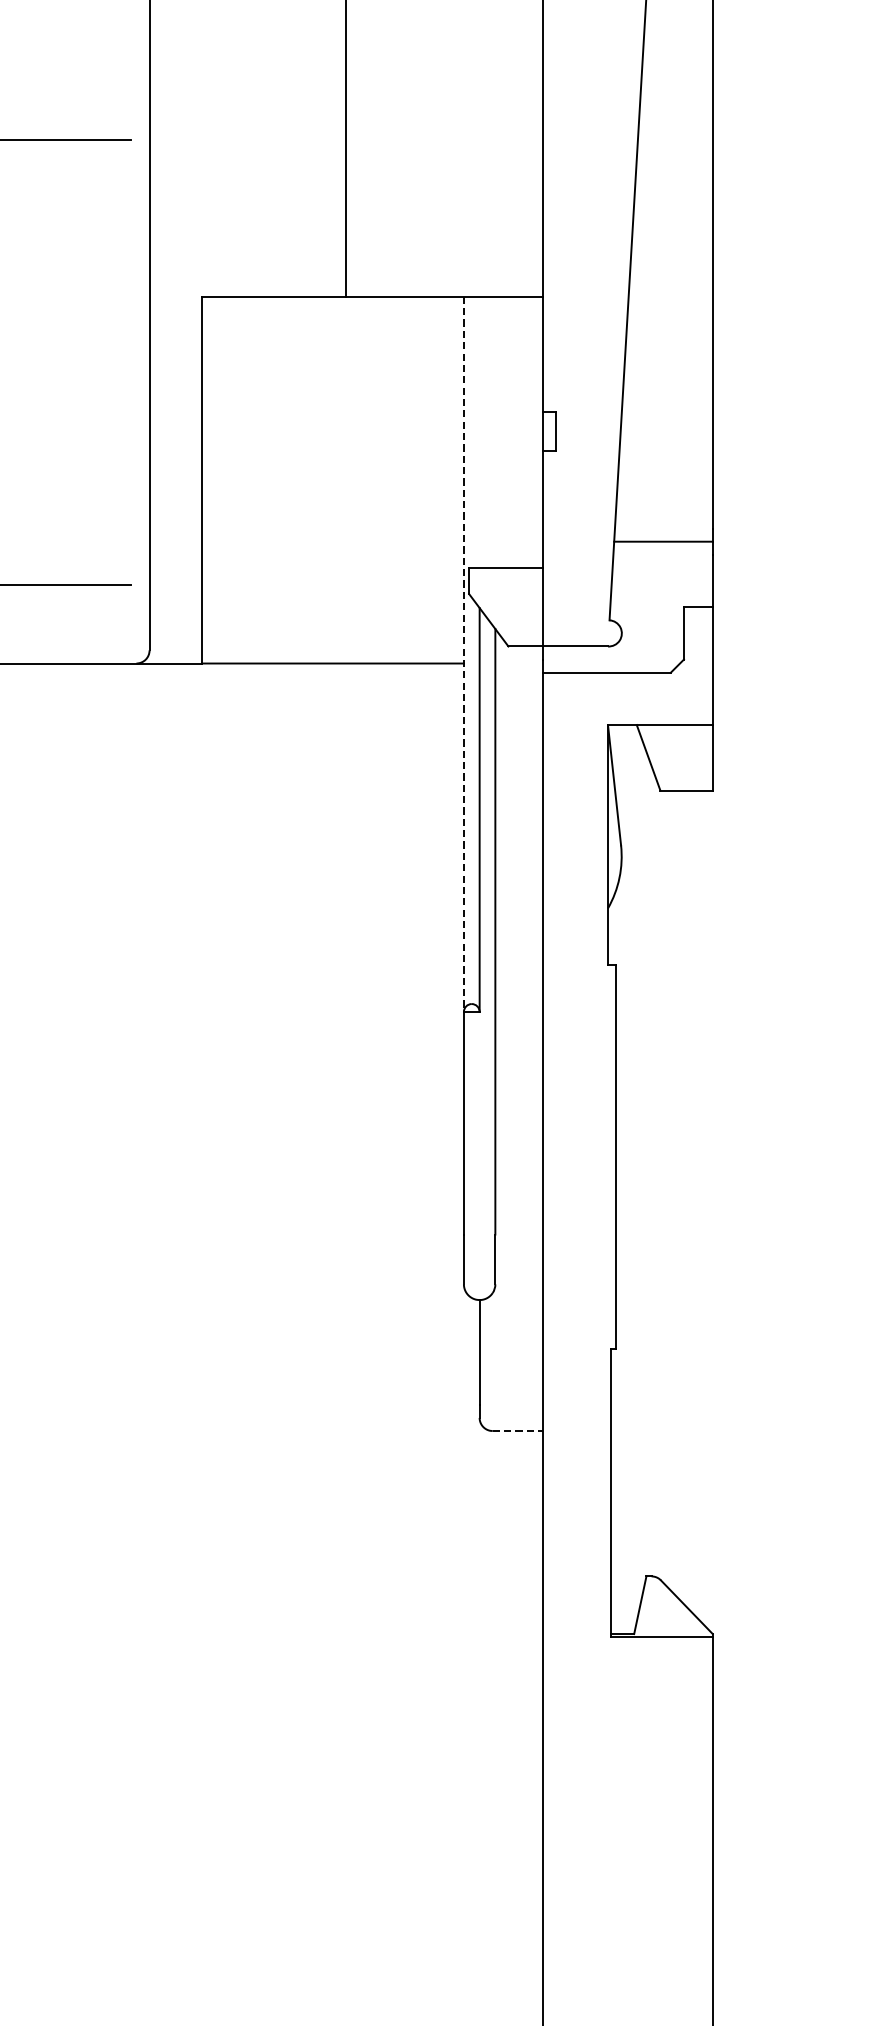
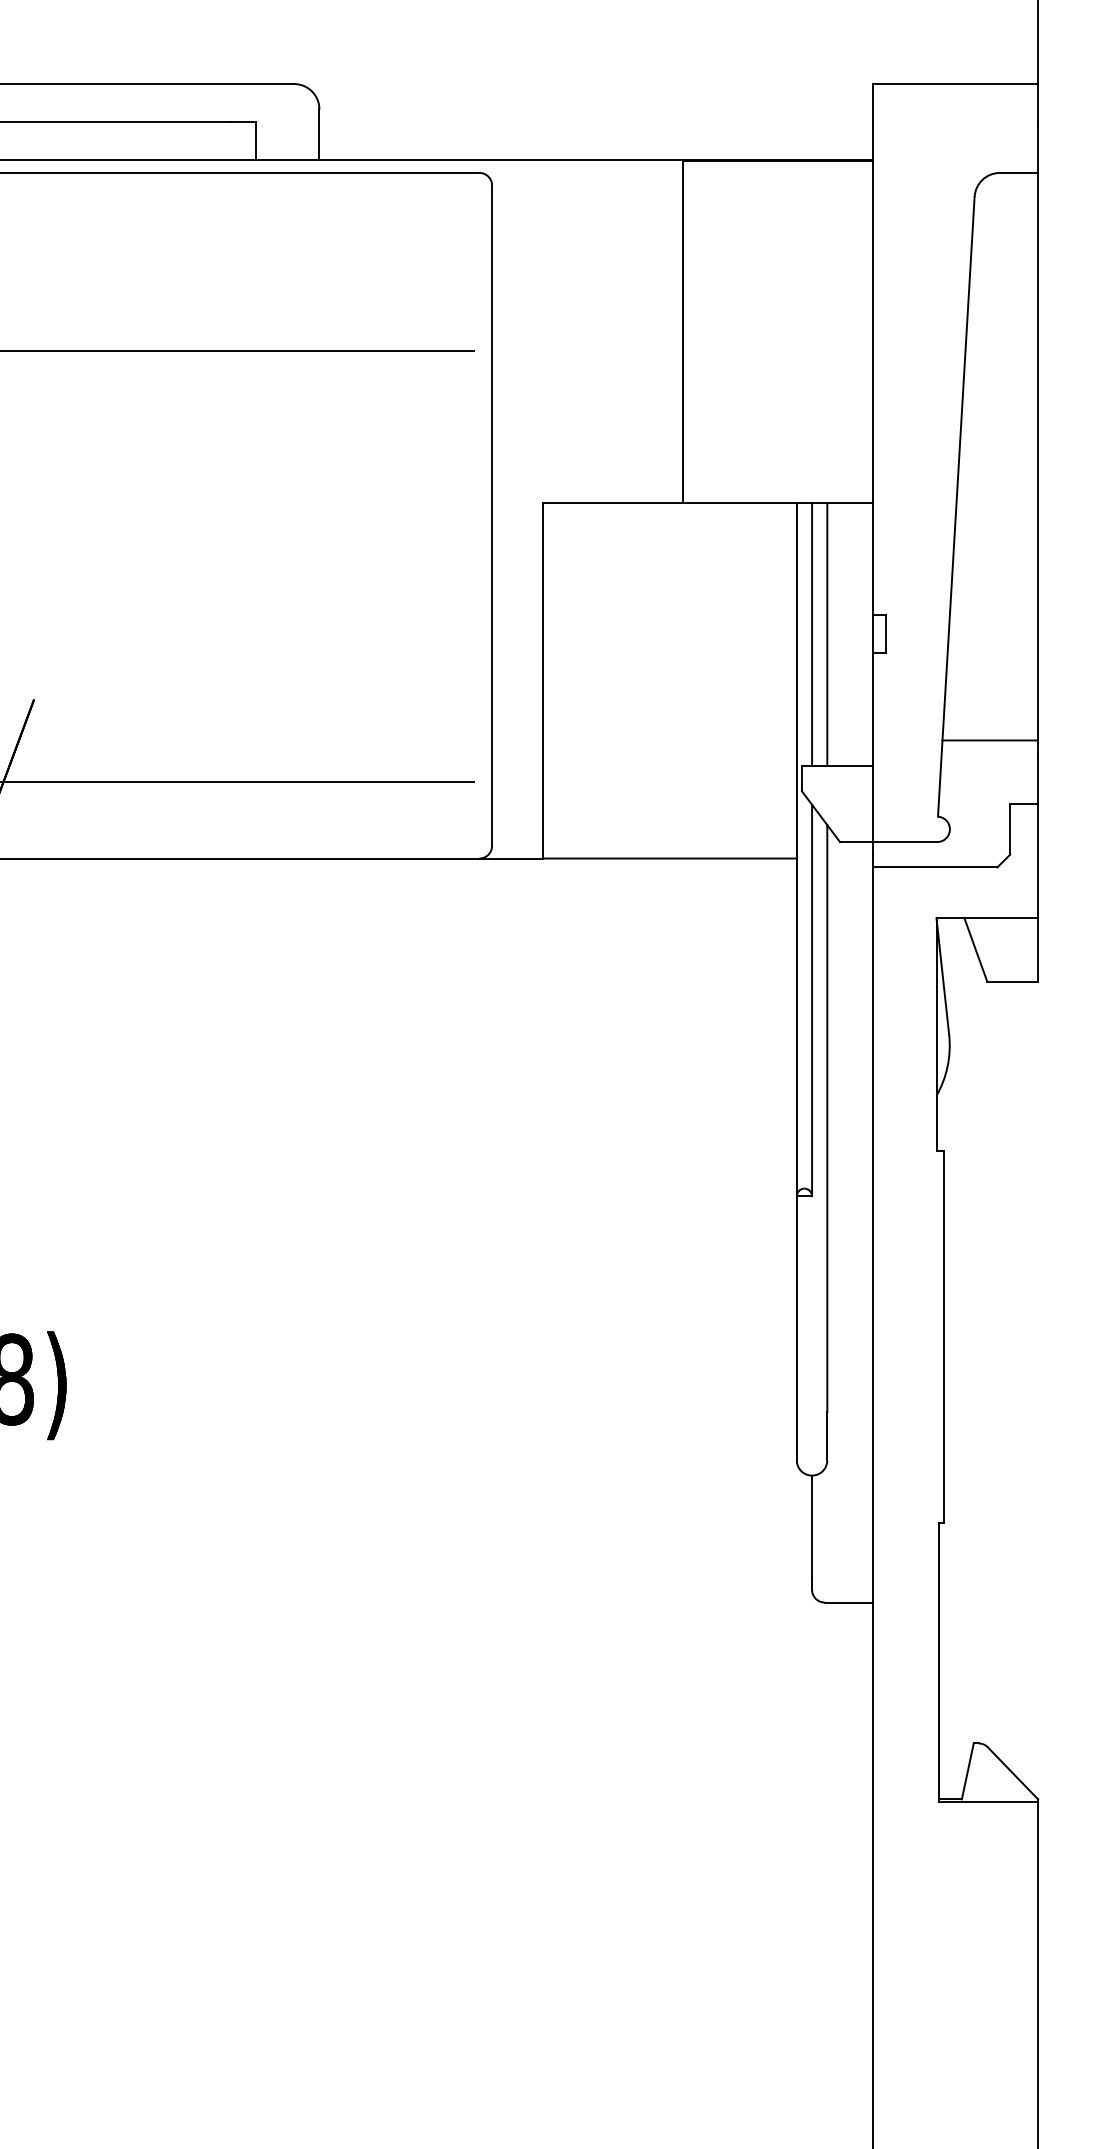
line: (480, 432) -> (812, 634), added
line: (495, 432) -> (827, 634), added
line: (463, 654) -> (796, 849), dashed -> solid
line: (518, 1430) -> (849, 1602), dashed -> solid

